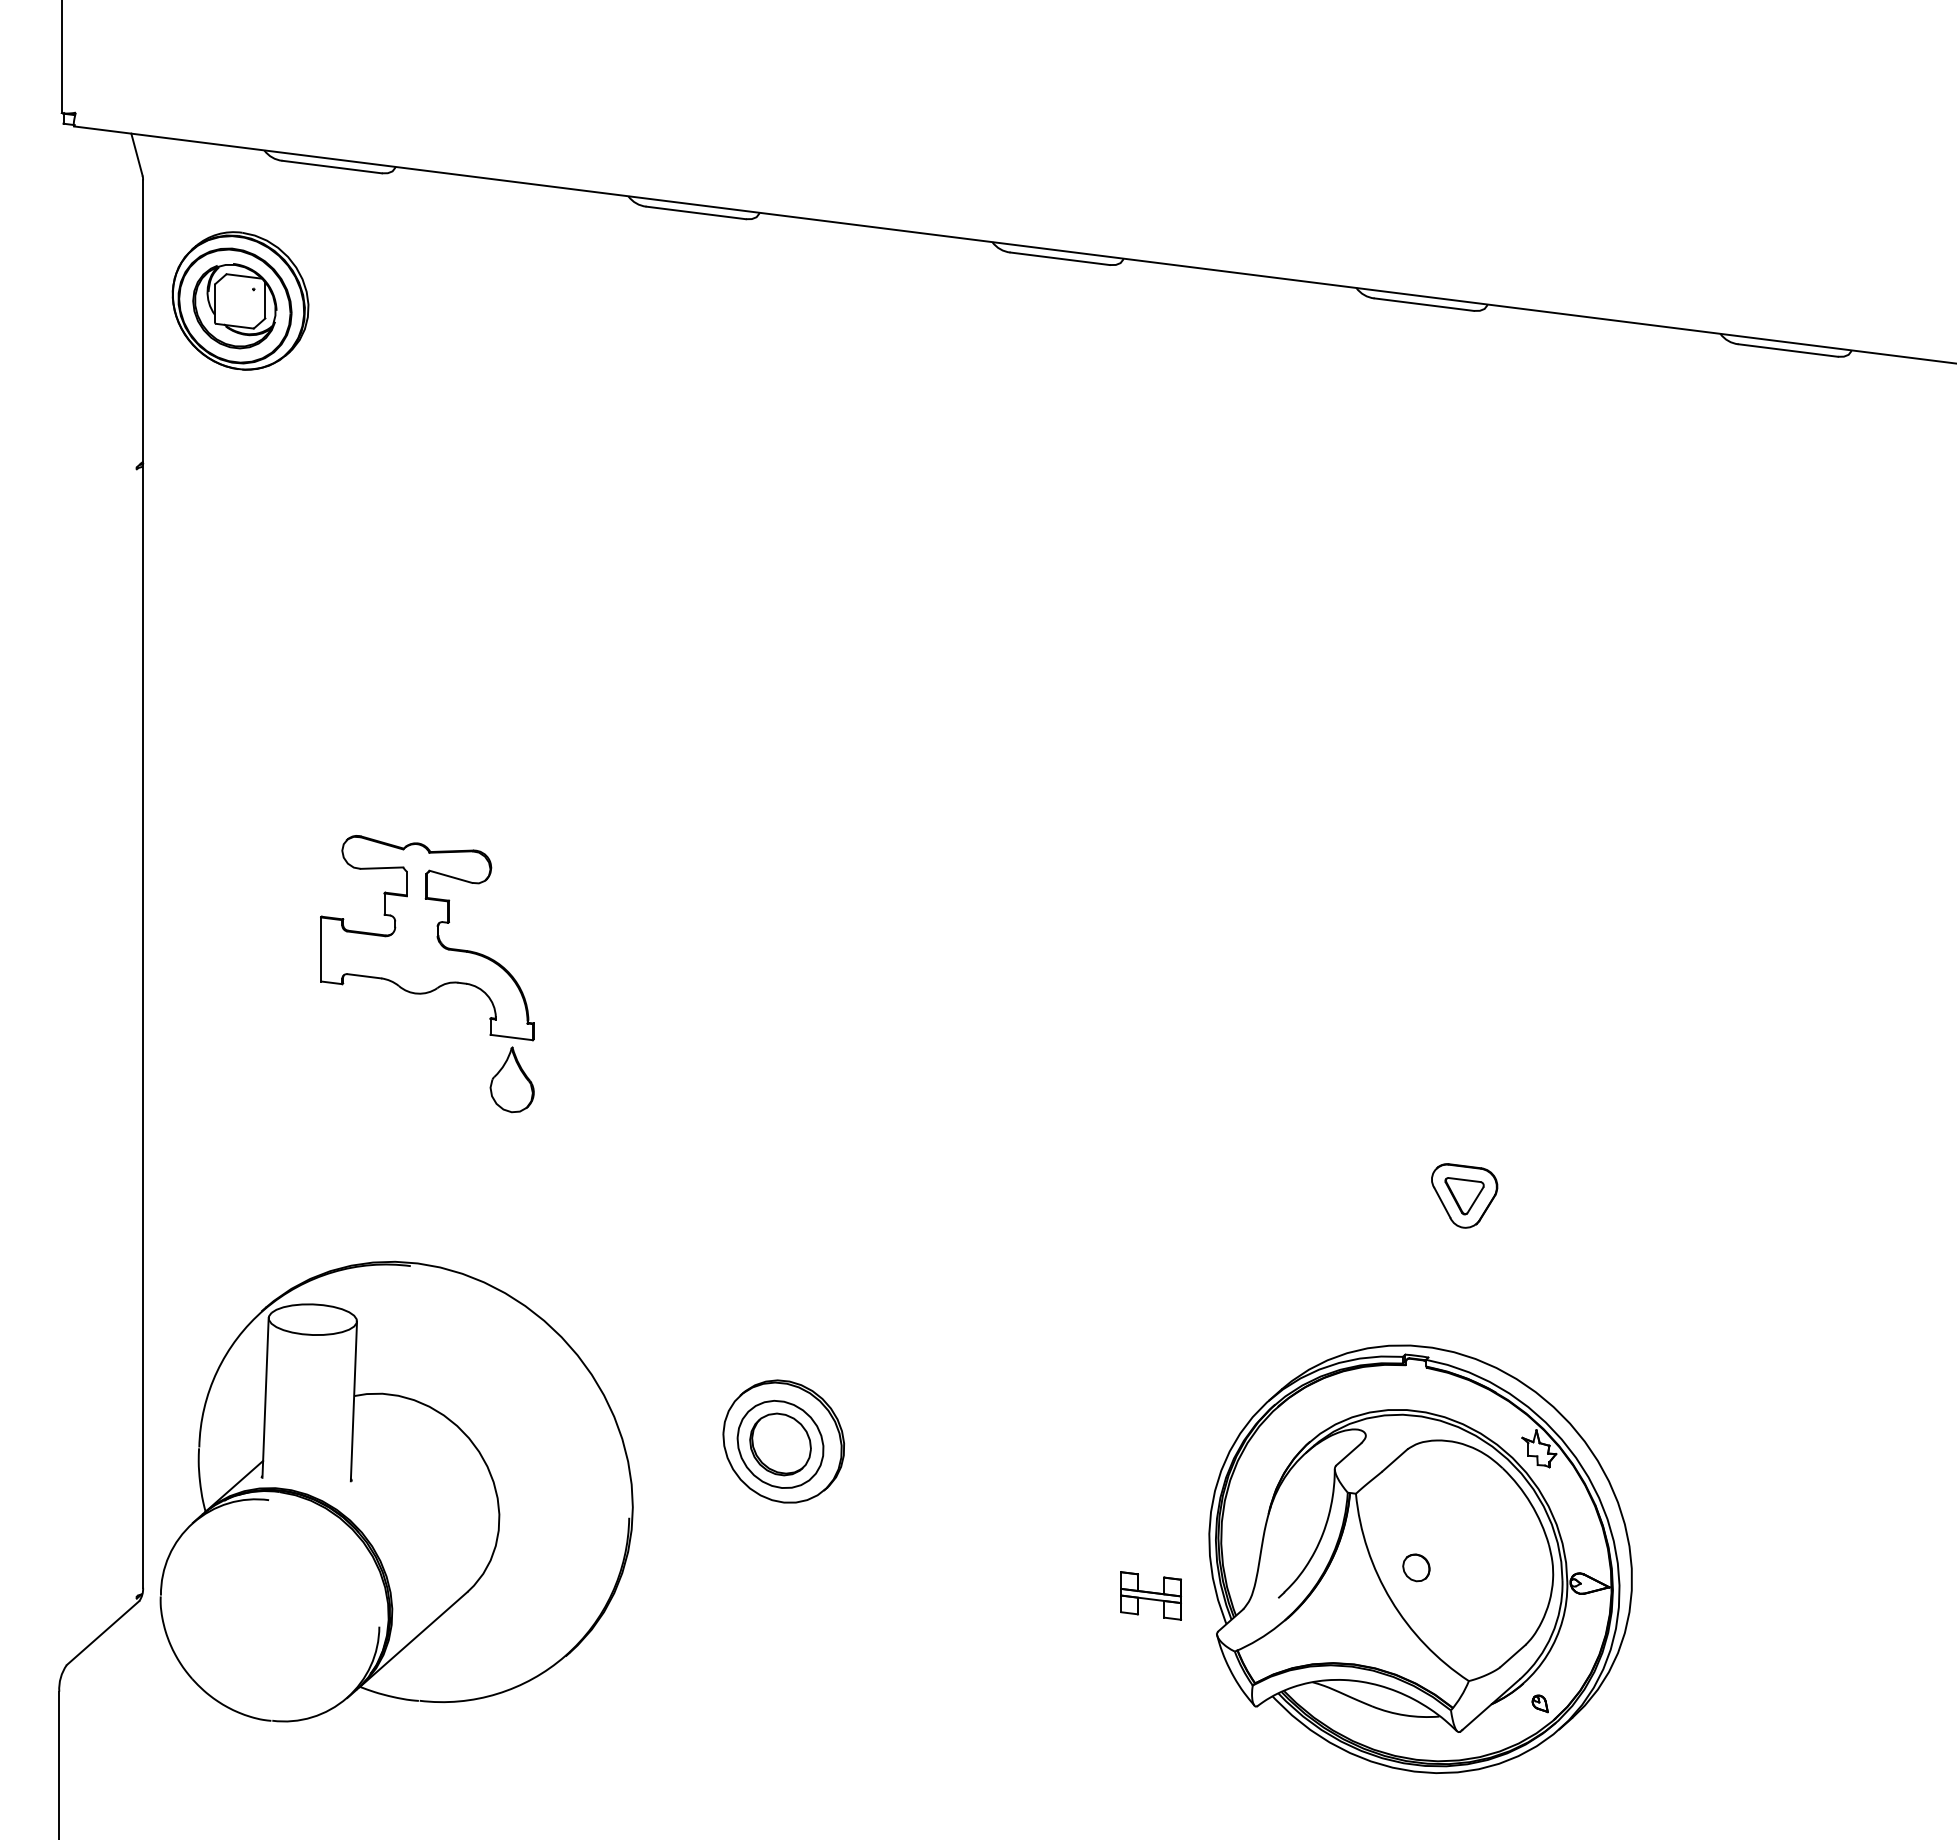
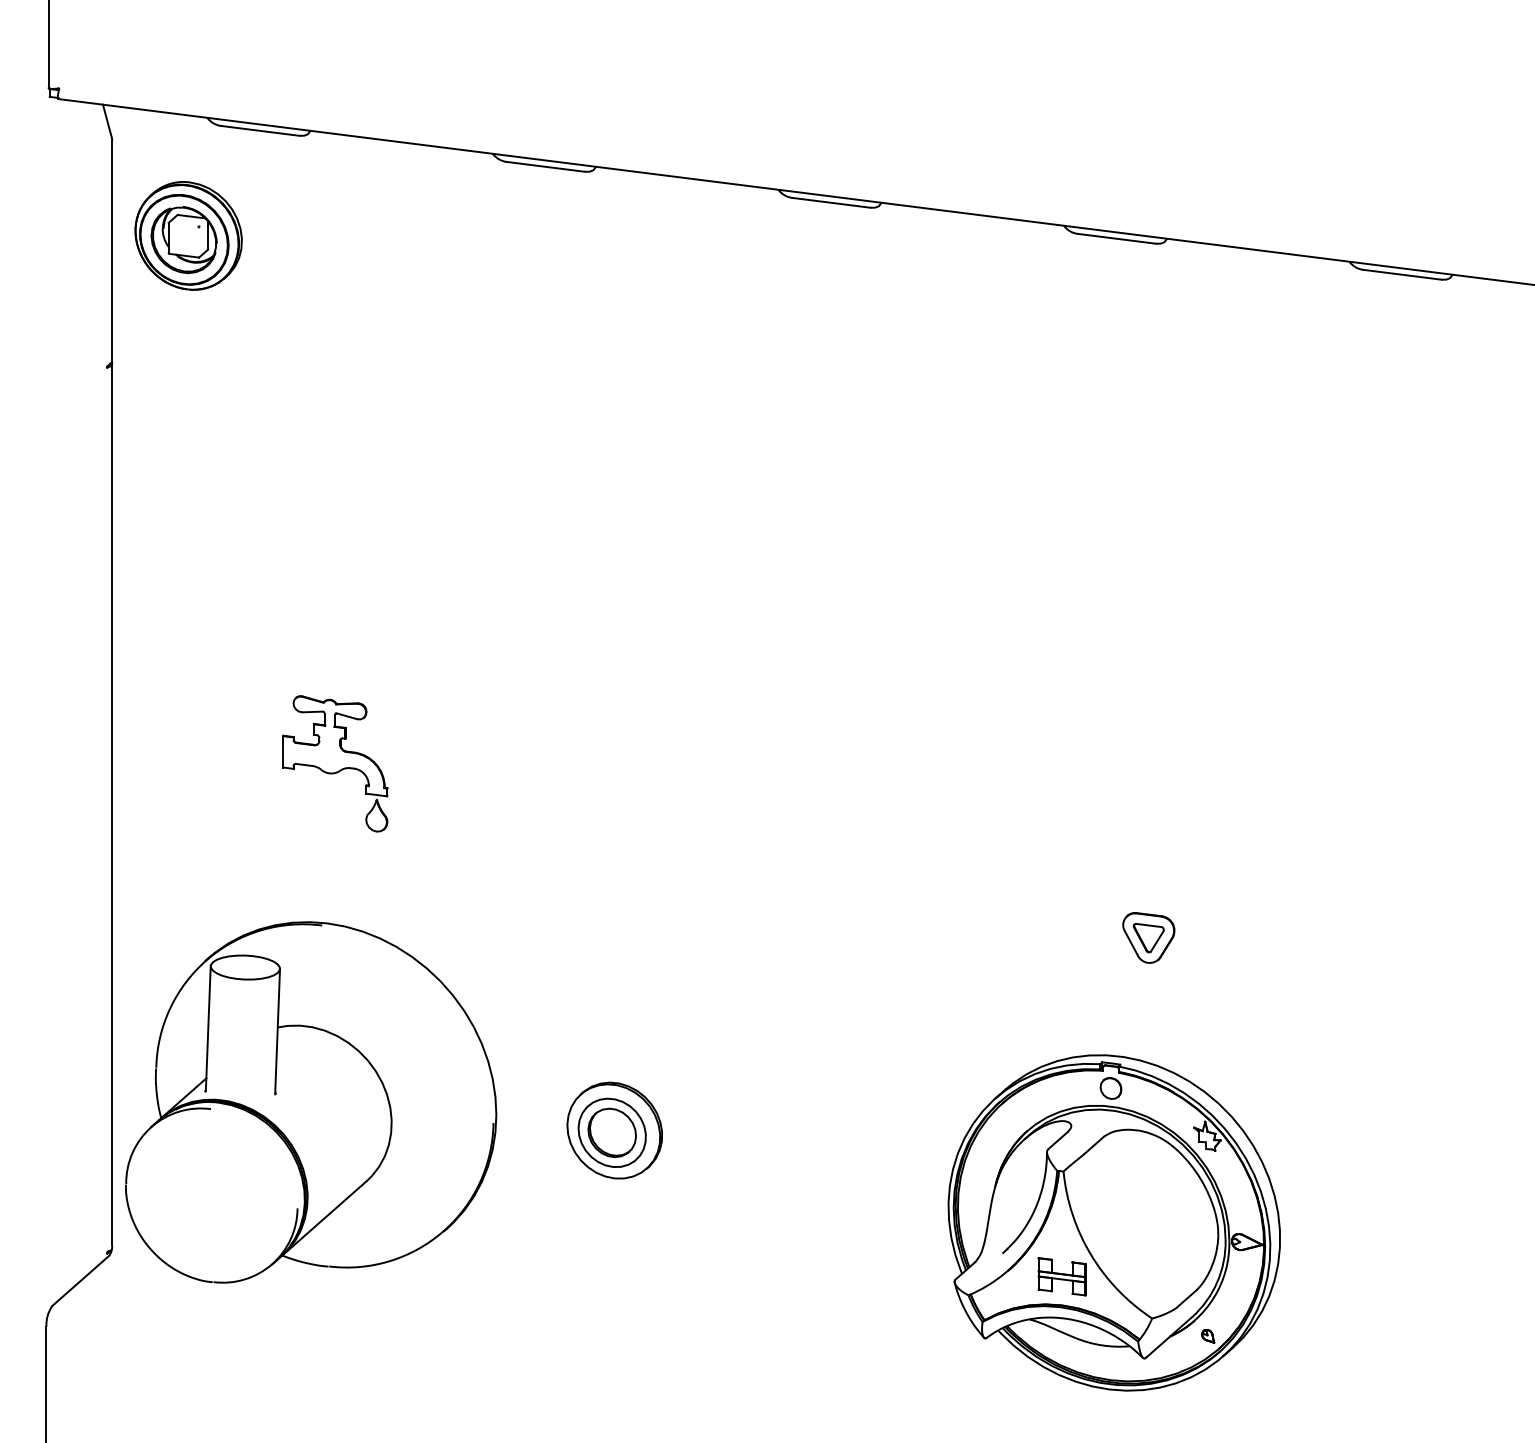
part: (427, 973) -> (335, 763), size x0.62
part: (396, 1491) -> (310, 1102), moved
part: (1416, 1567) -> (1111, 1088), moved
part: (1150, 1595) -> (1061, 1276), moved

